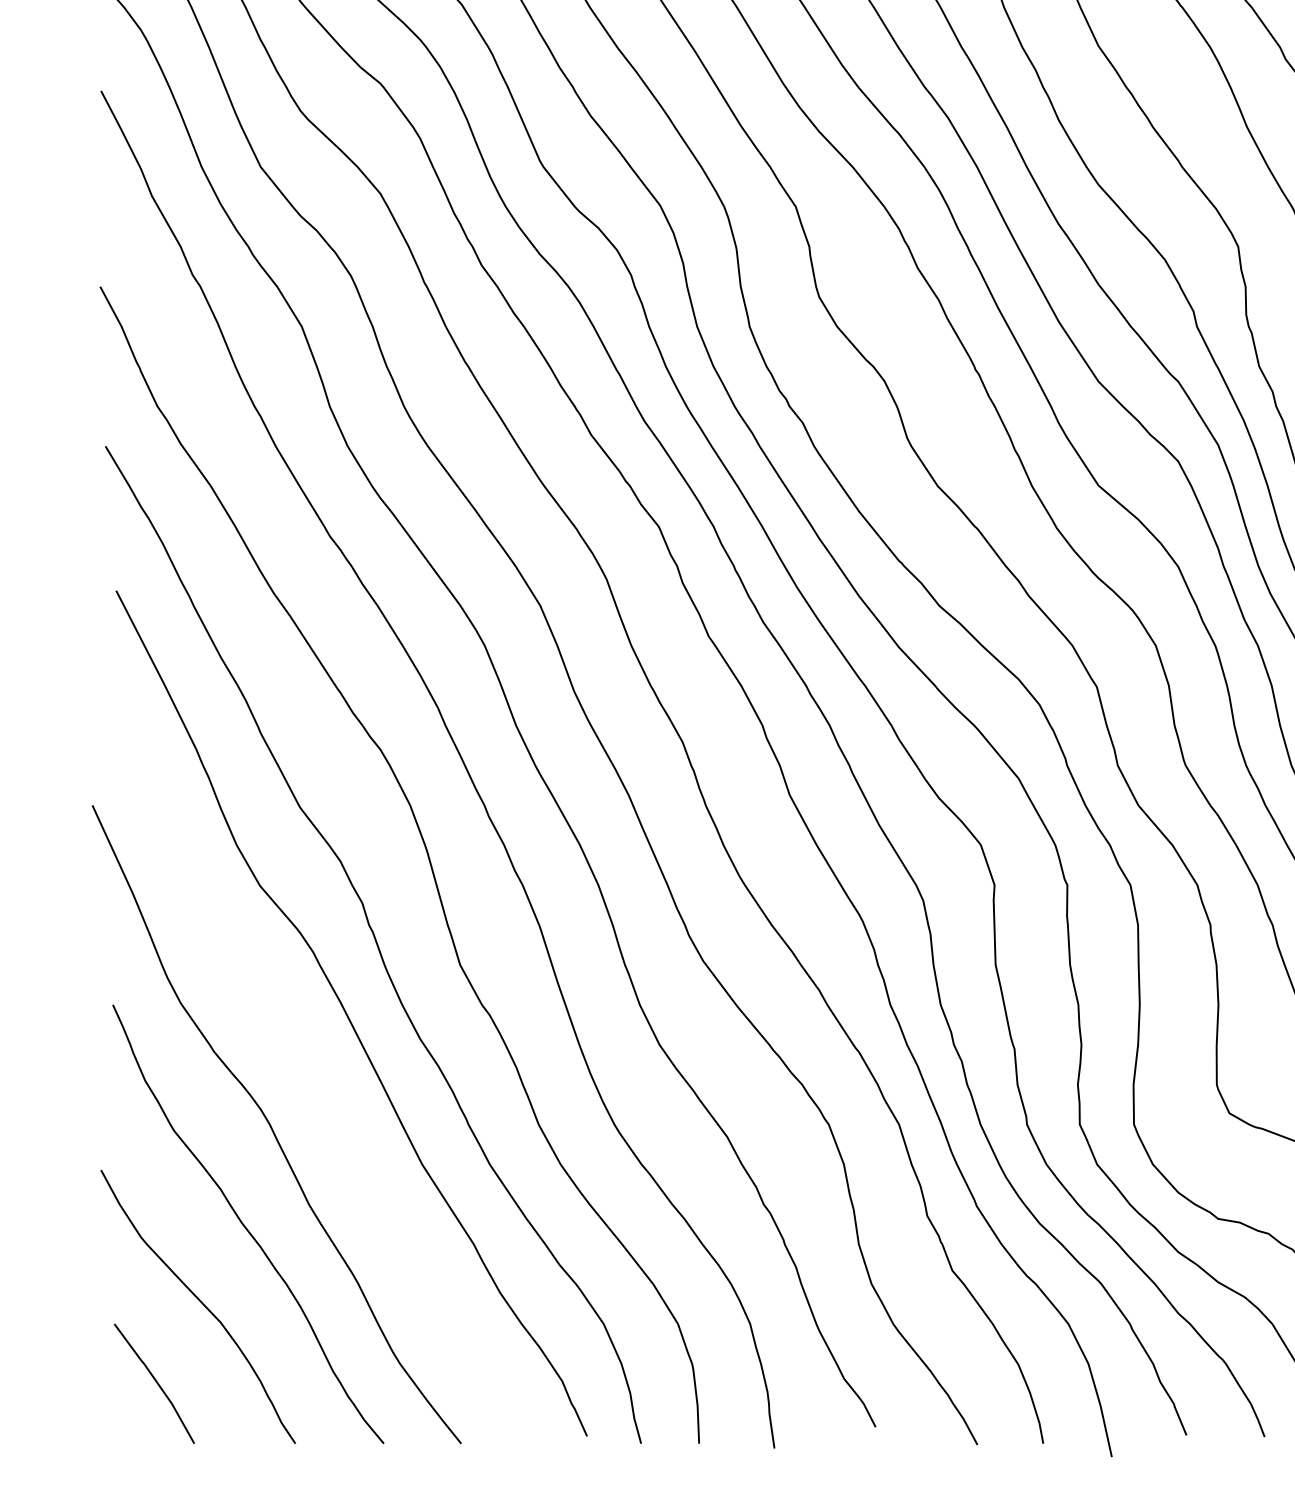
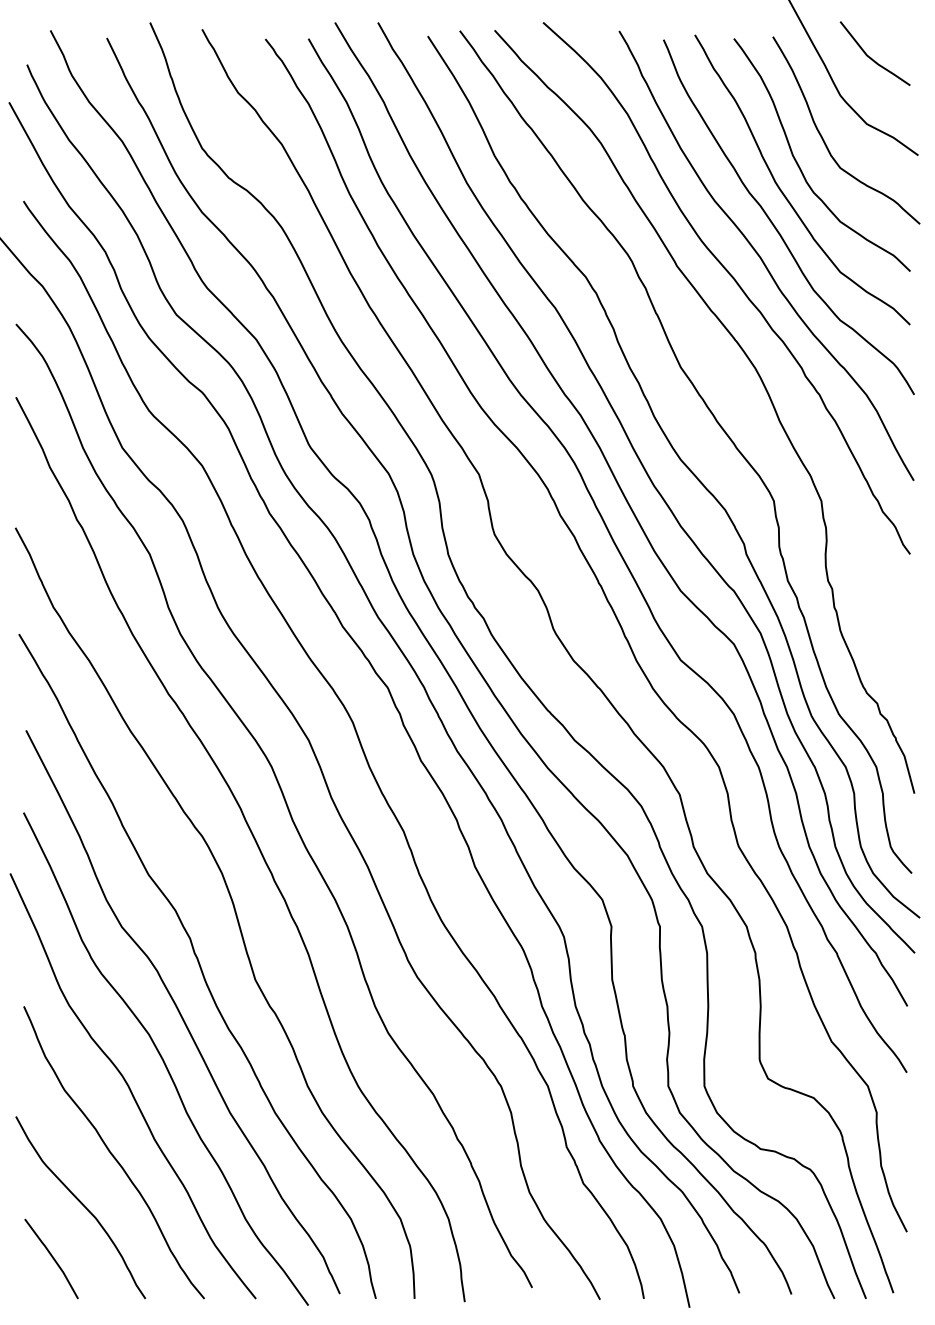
curve: (322, 1083) -> (163, 1058), added

